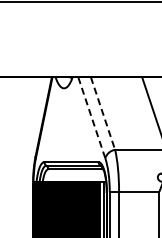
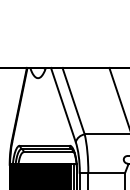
line: (103, 113) -> (74, 101), dashed -> solid
line: (91, 117) -> (63, 104), dashed -> solid

